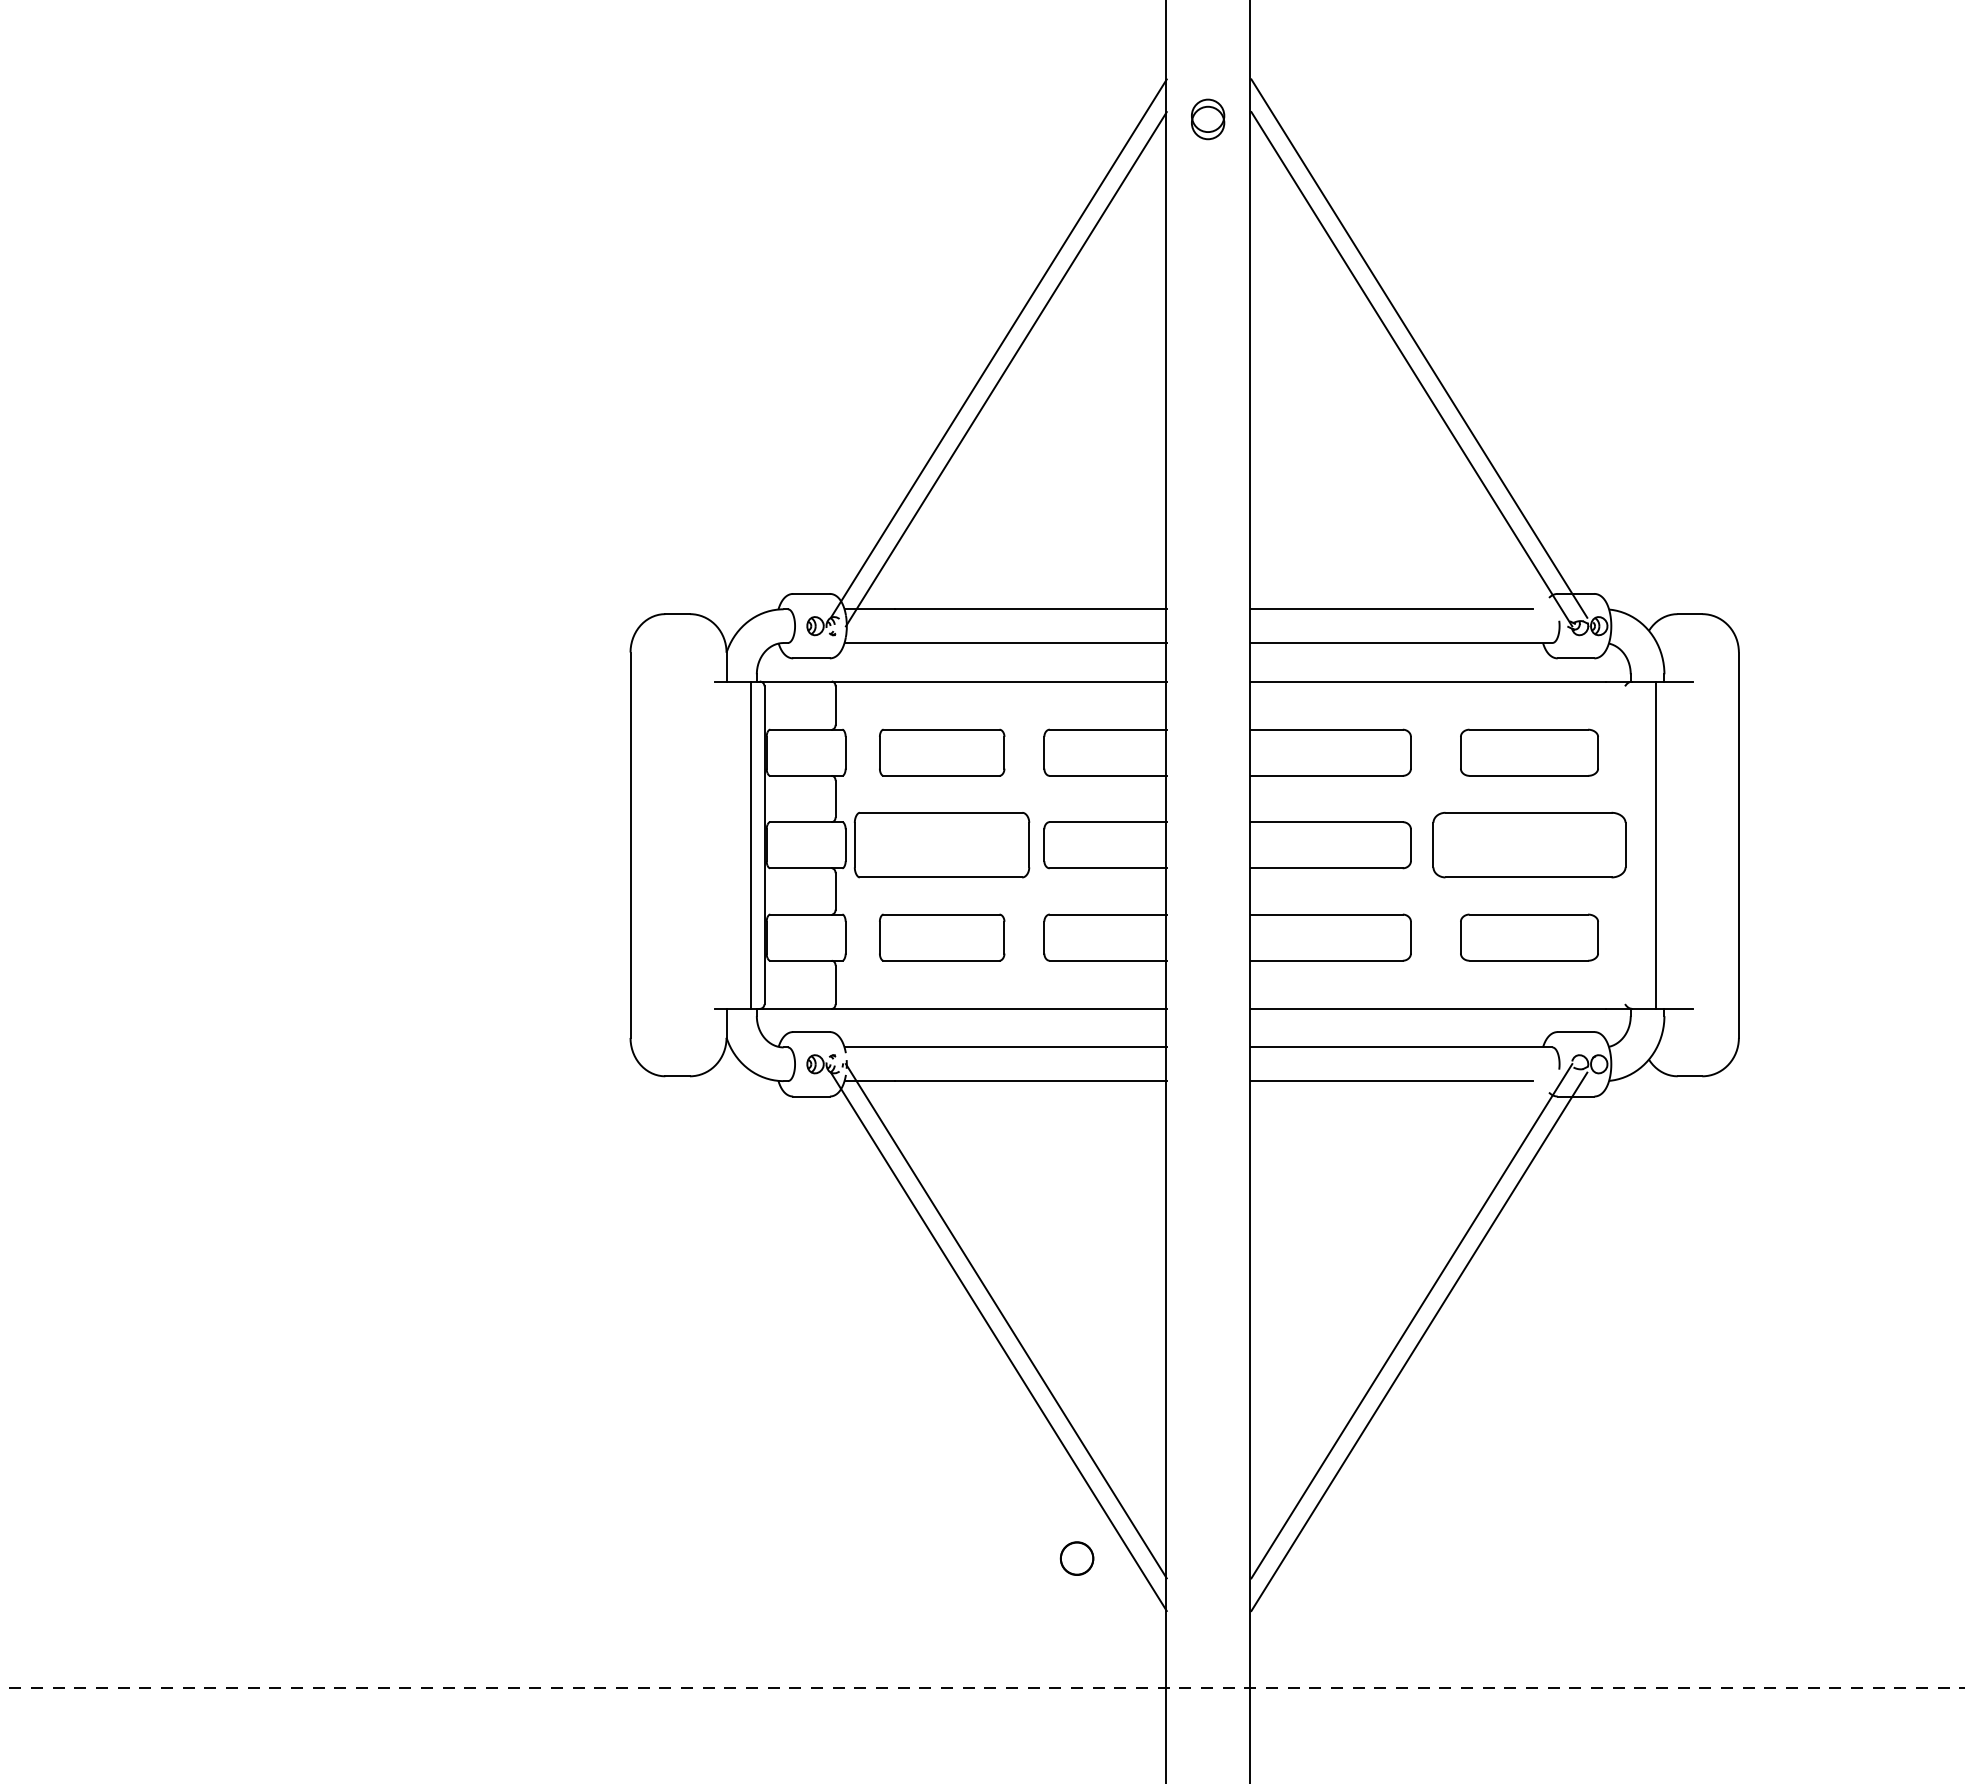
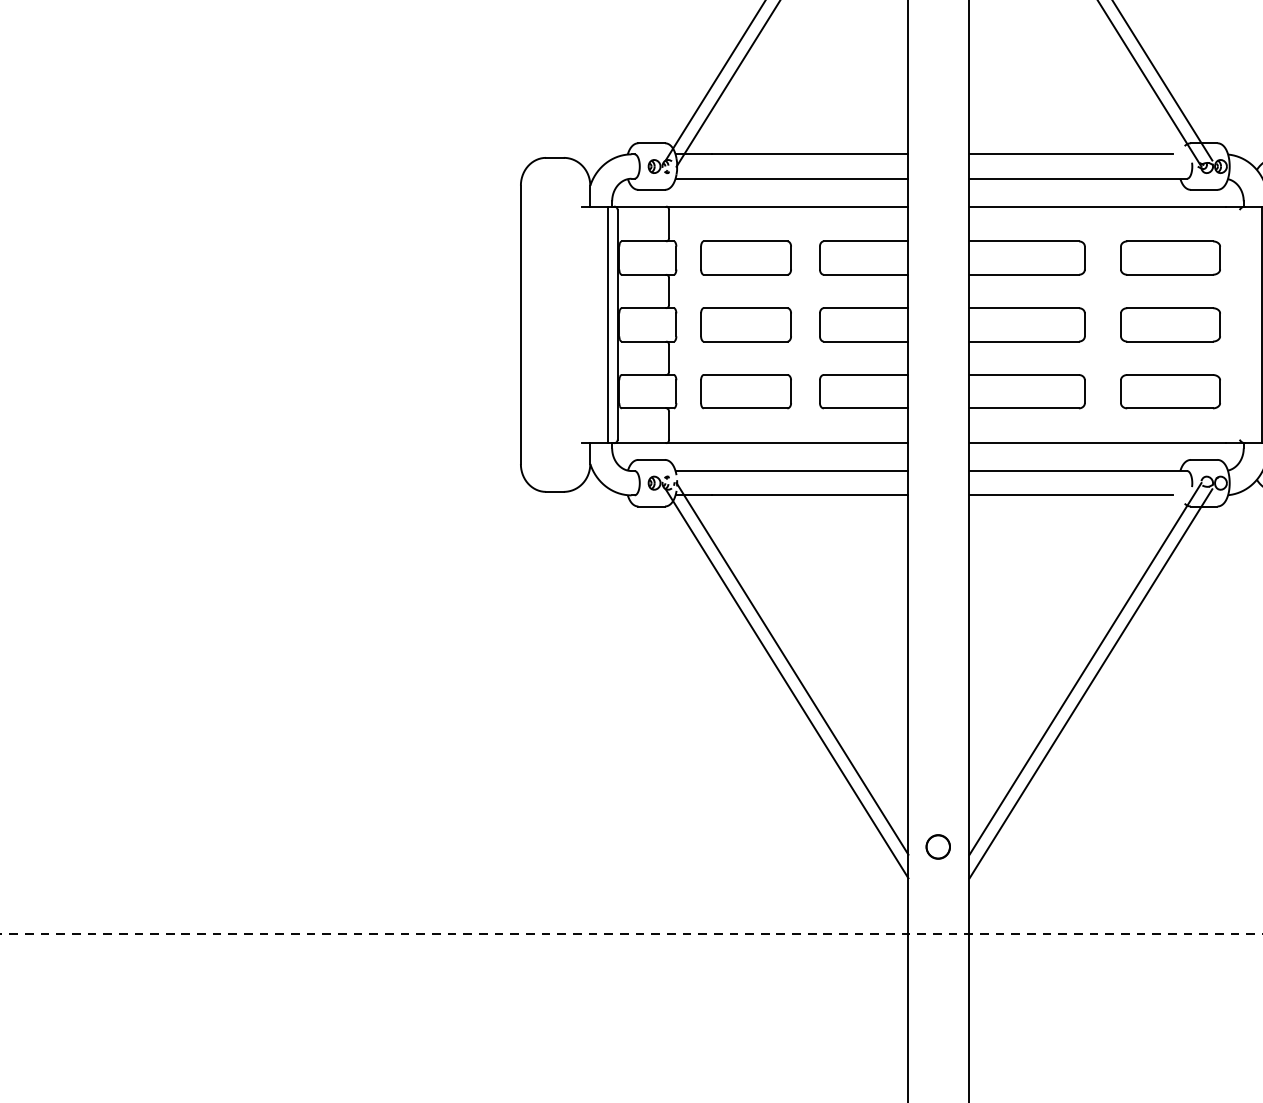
part: (942, 845) -> (746, 325), size x0.71
part: (1529, 845) -> (1170, 325), size x0.71
part: (1076, 1558) -> (937, 846), moved

